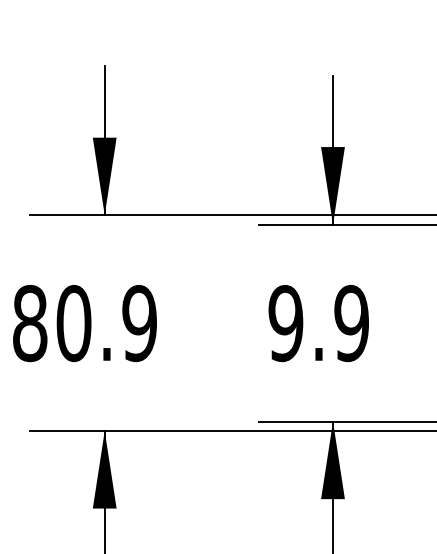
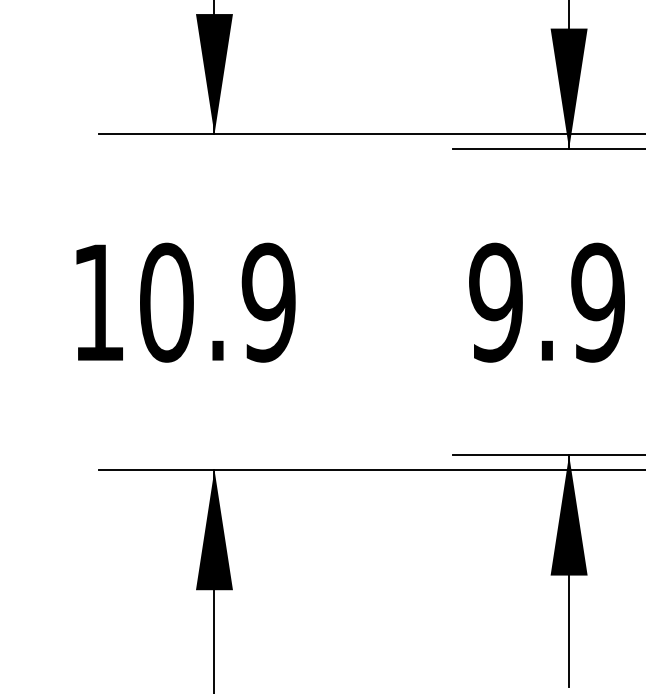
text: (30, 323) -> (99, 302), 80.9 -> 10.9

